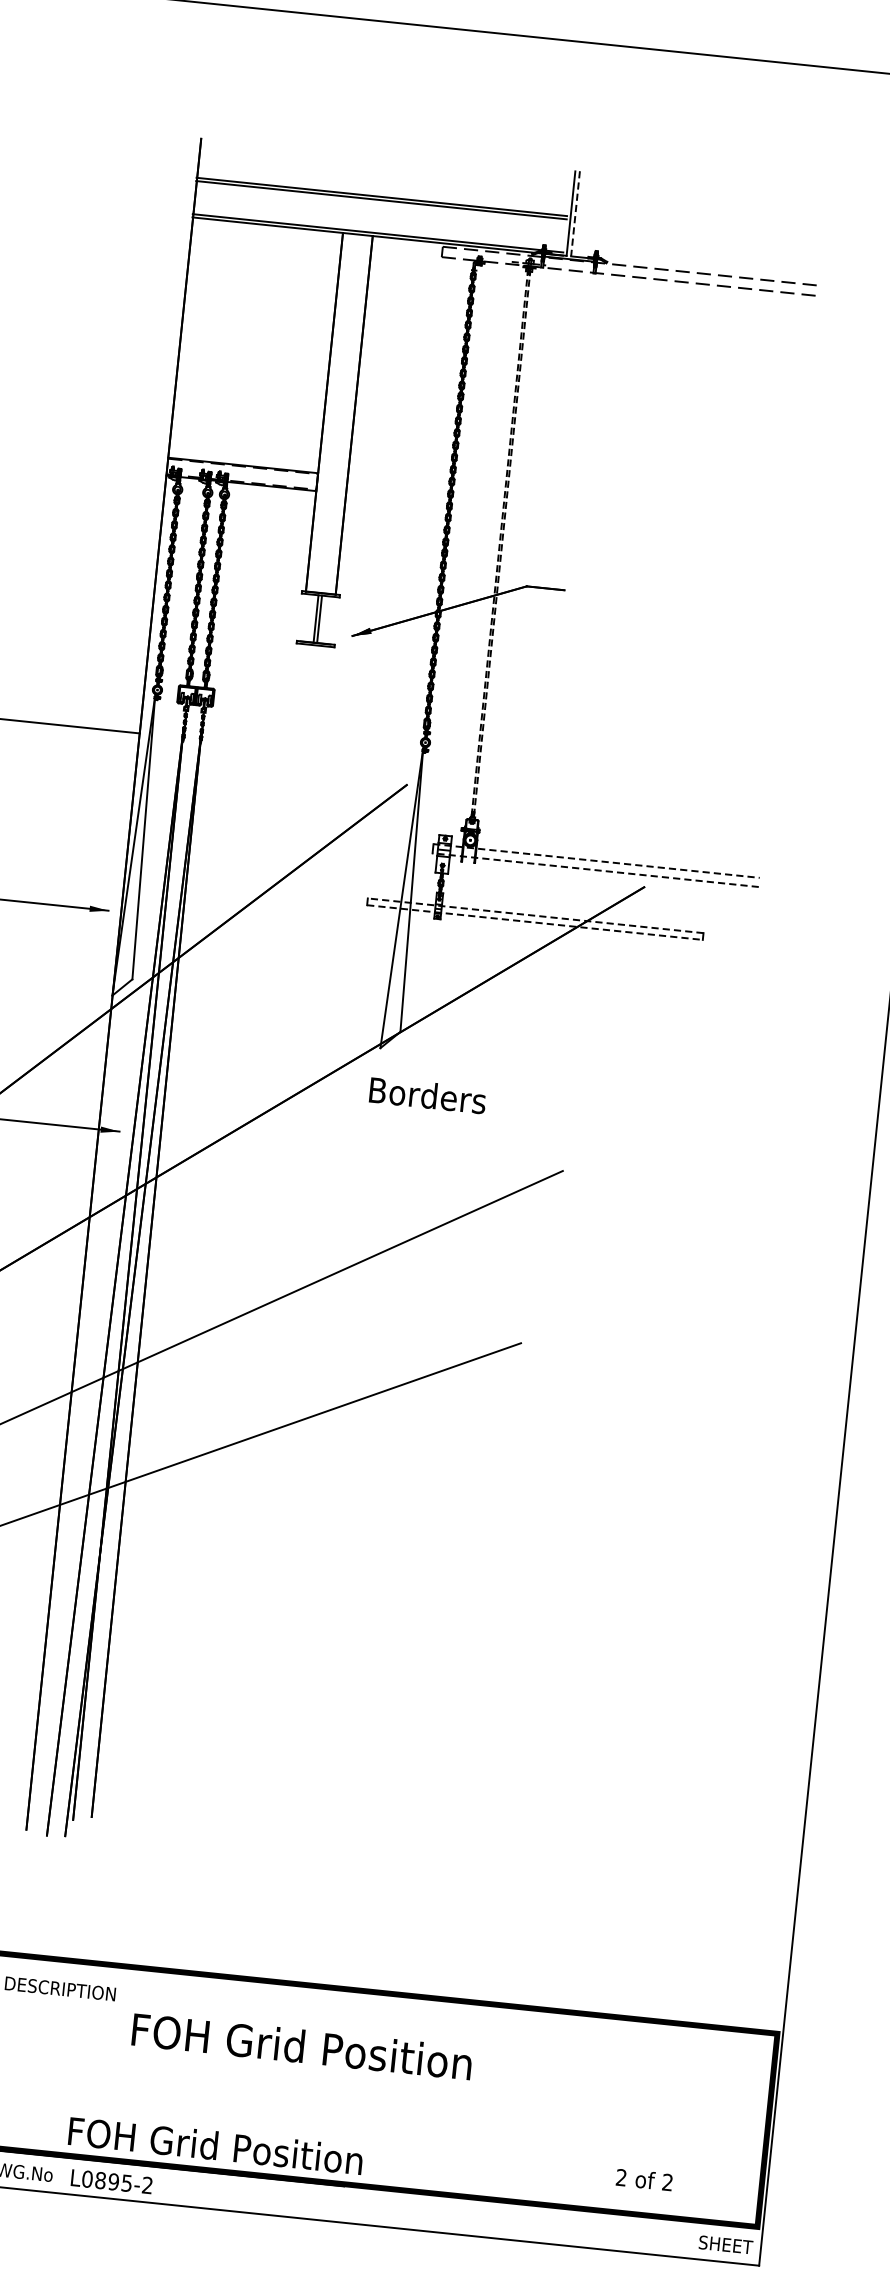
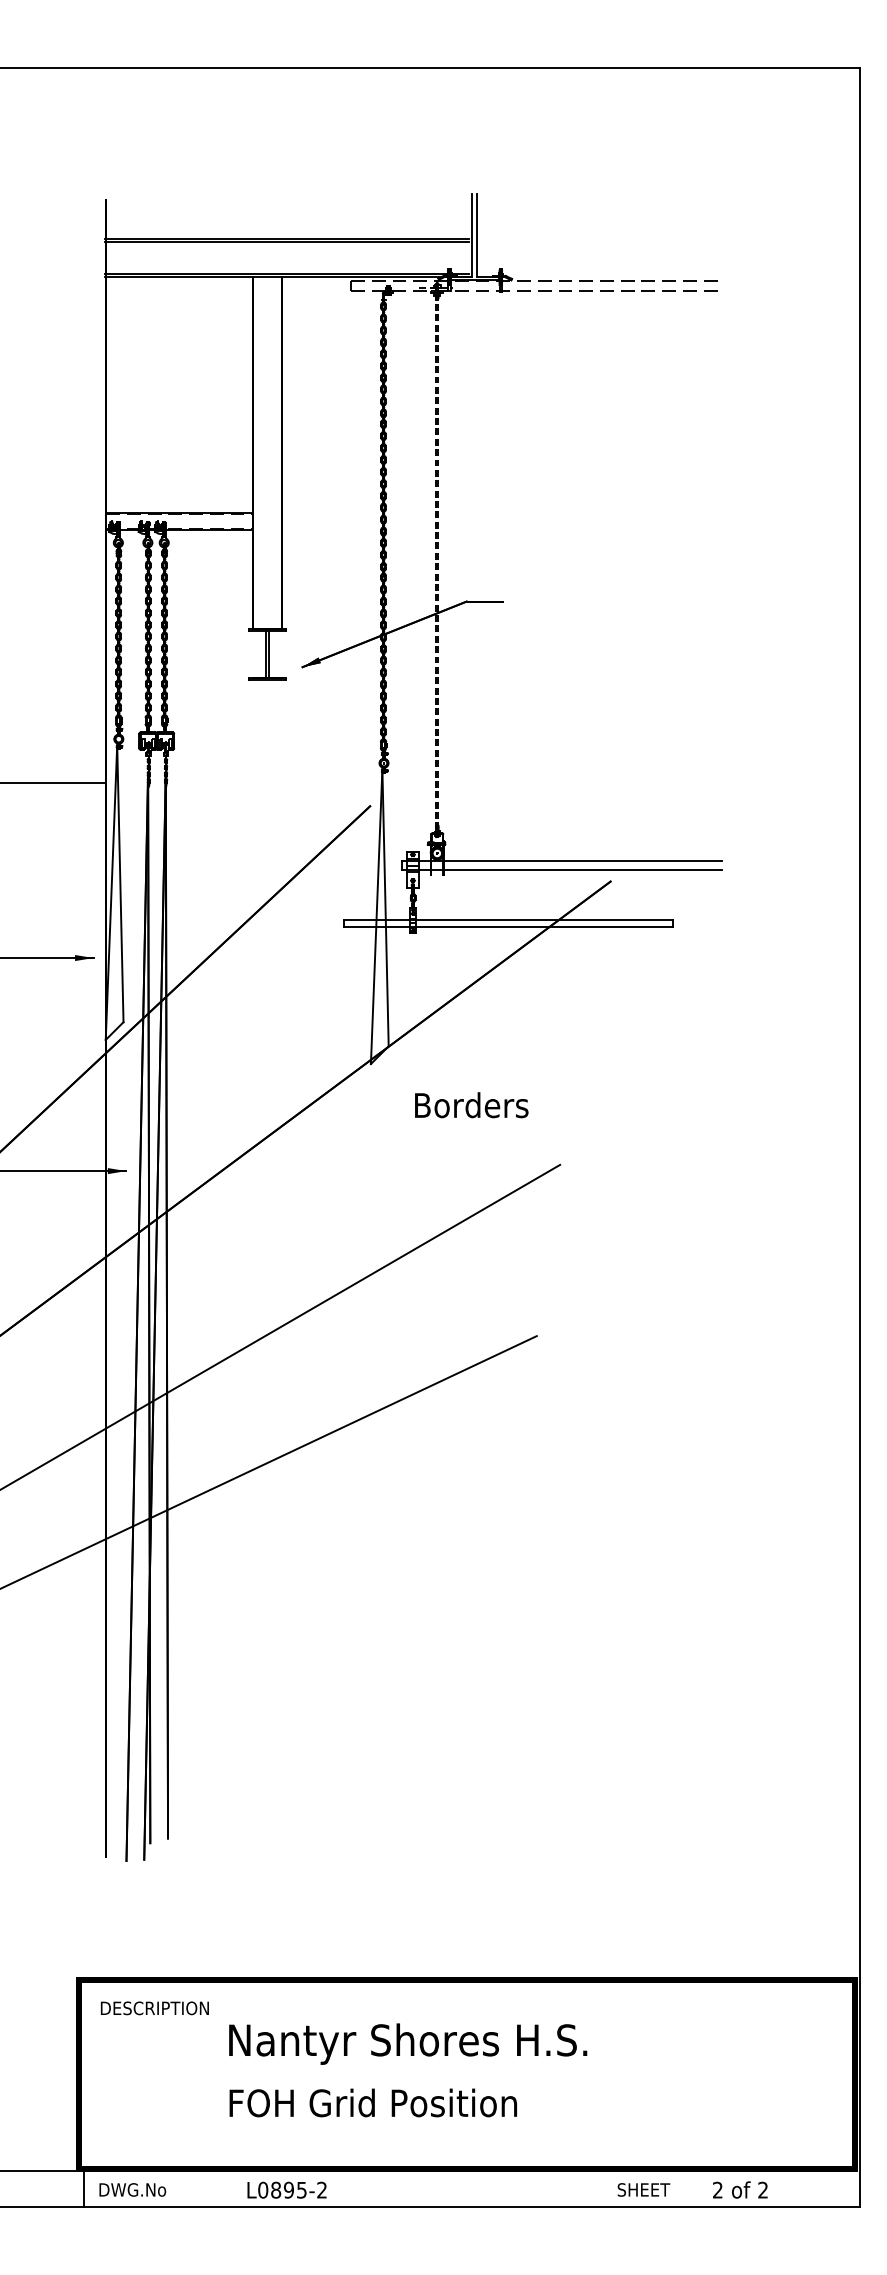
line: (575, 213) -> (476, 235), dashed -> solid
line: (597, 860) -> (562, 860), dashed -> solid
line: (595, 869) -> (561, 869), dashed -> solid
line: (534, 916) -> (507, 920), dashed -> solid
line: (535, 922) -> (508, 926), dashed -> solid
text: (427, 1095) -> (471, 1105), moved
text: (316, 2051) -> (409, 2043), FOH Grid Position -> Nantyr Shores H.S.
text: (215, 2145) -> (372, 2102), moved
text: (644, 2179) -> (740, 2189), moved
text: (111, 2180) -> (286, 2189), moved
text: (725, 2244) -> (643, 2189), moved

